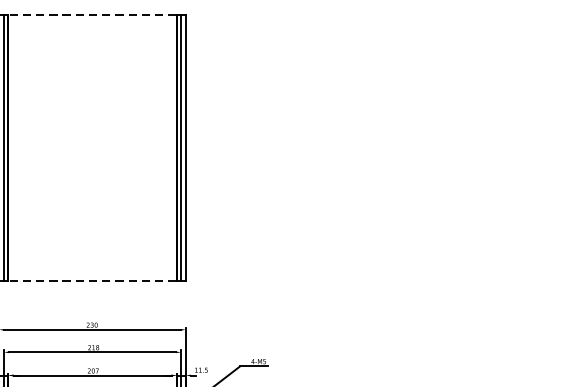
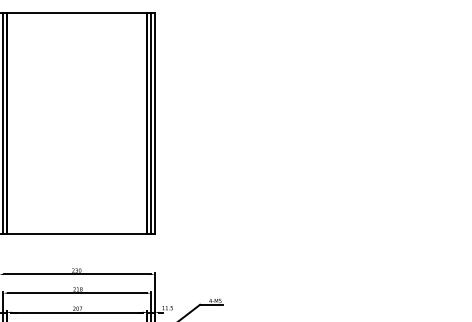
line: (93, 15) -> (77, 12), dashed -> solid
line: (93, 280) -> (77, 233), dashed -> solid

